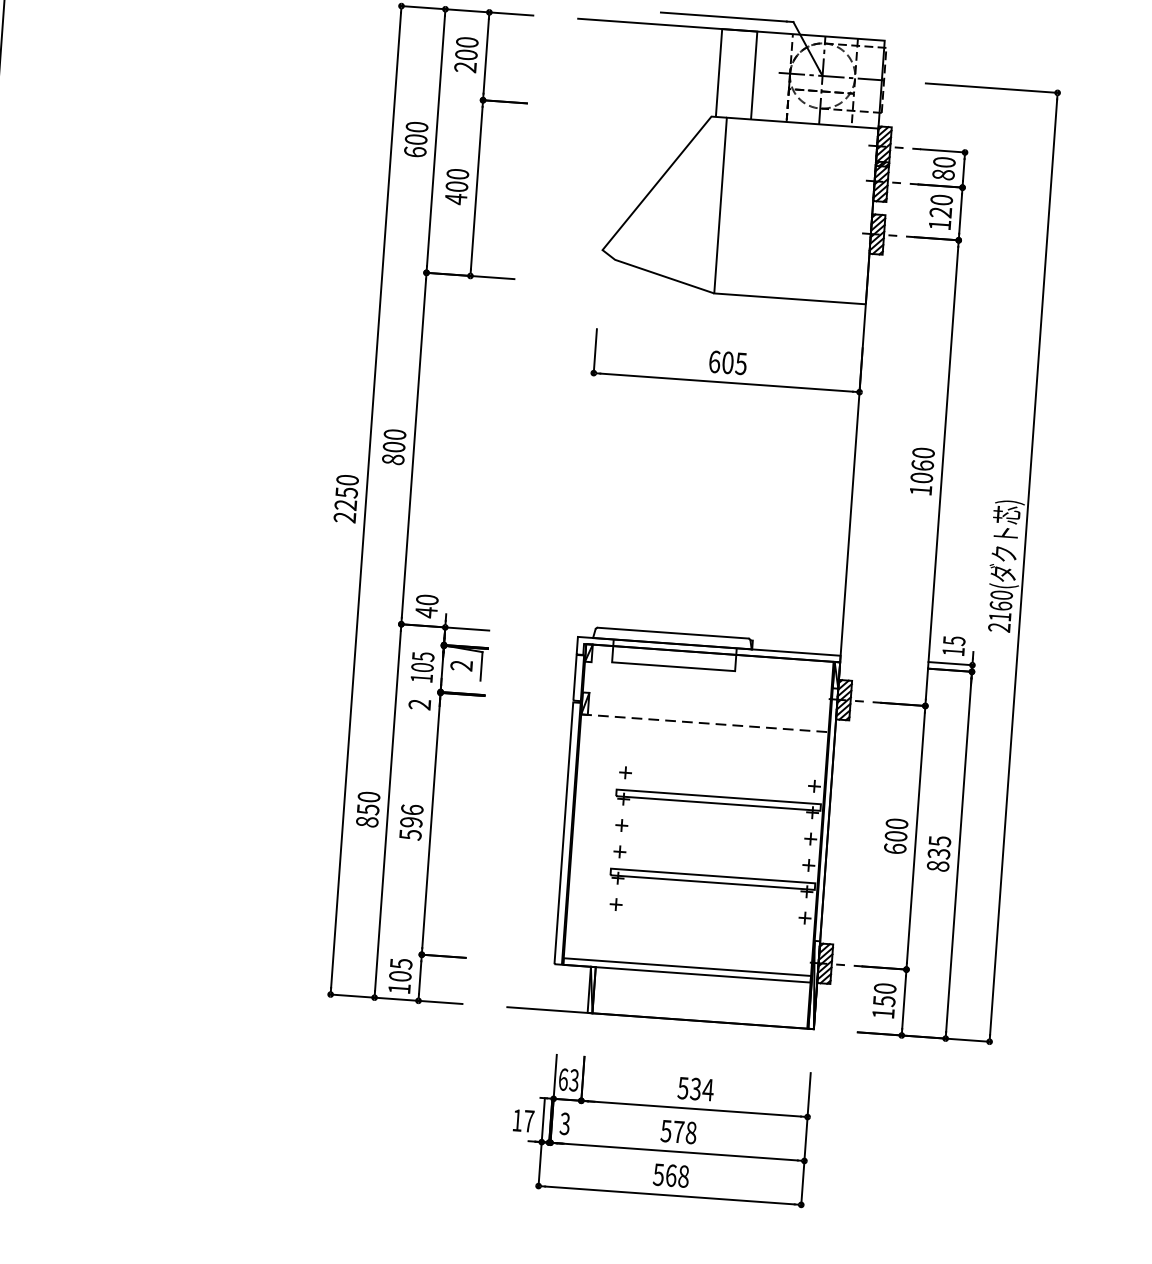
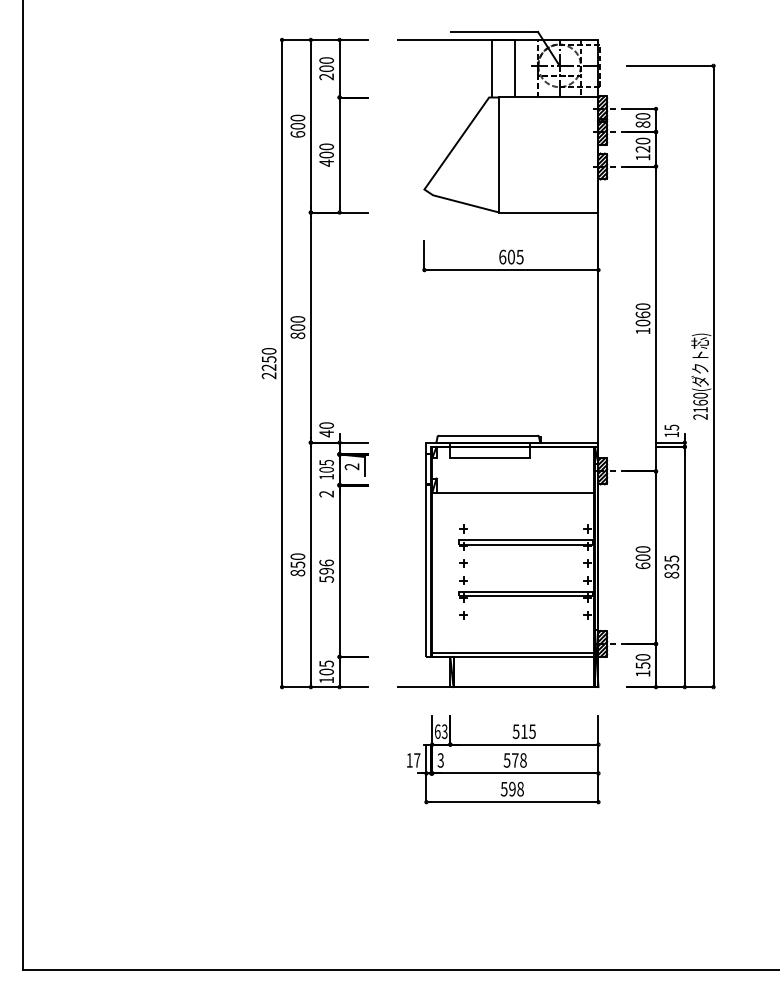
line: (705, 722) -> (513, 492), dashed -> solid
text: (702, 1089) -> (528, 731), 534 -> 515
text: (671, 1174) -> (512, 788), 568 -> 598

